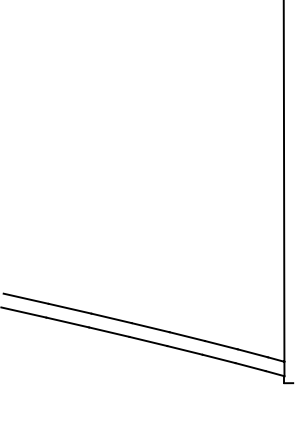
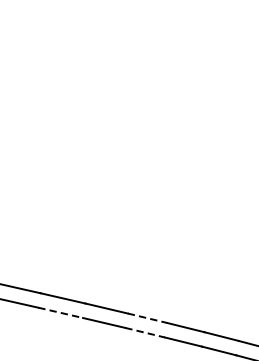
line: (67, 322) -> (60, 312), solid -> dashed
line: (151, 327) -> (148, 318), solid -> dashed
line: (148, 341) -> (145, 332), solid -> dashed

